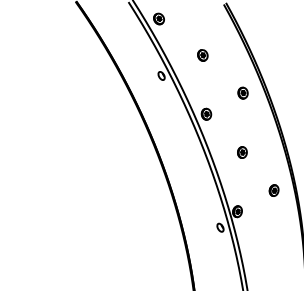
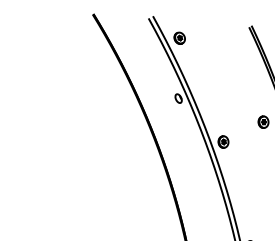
part: (202, 55) -> (223, 79), removed
part: (242, 152) -> (259, 184), removed

